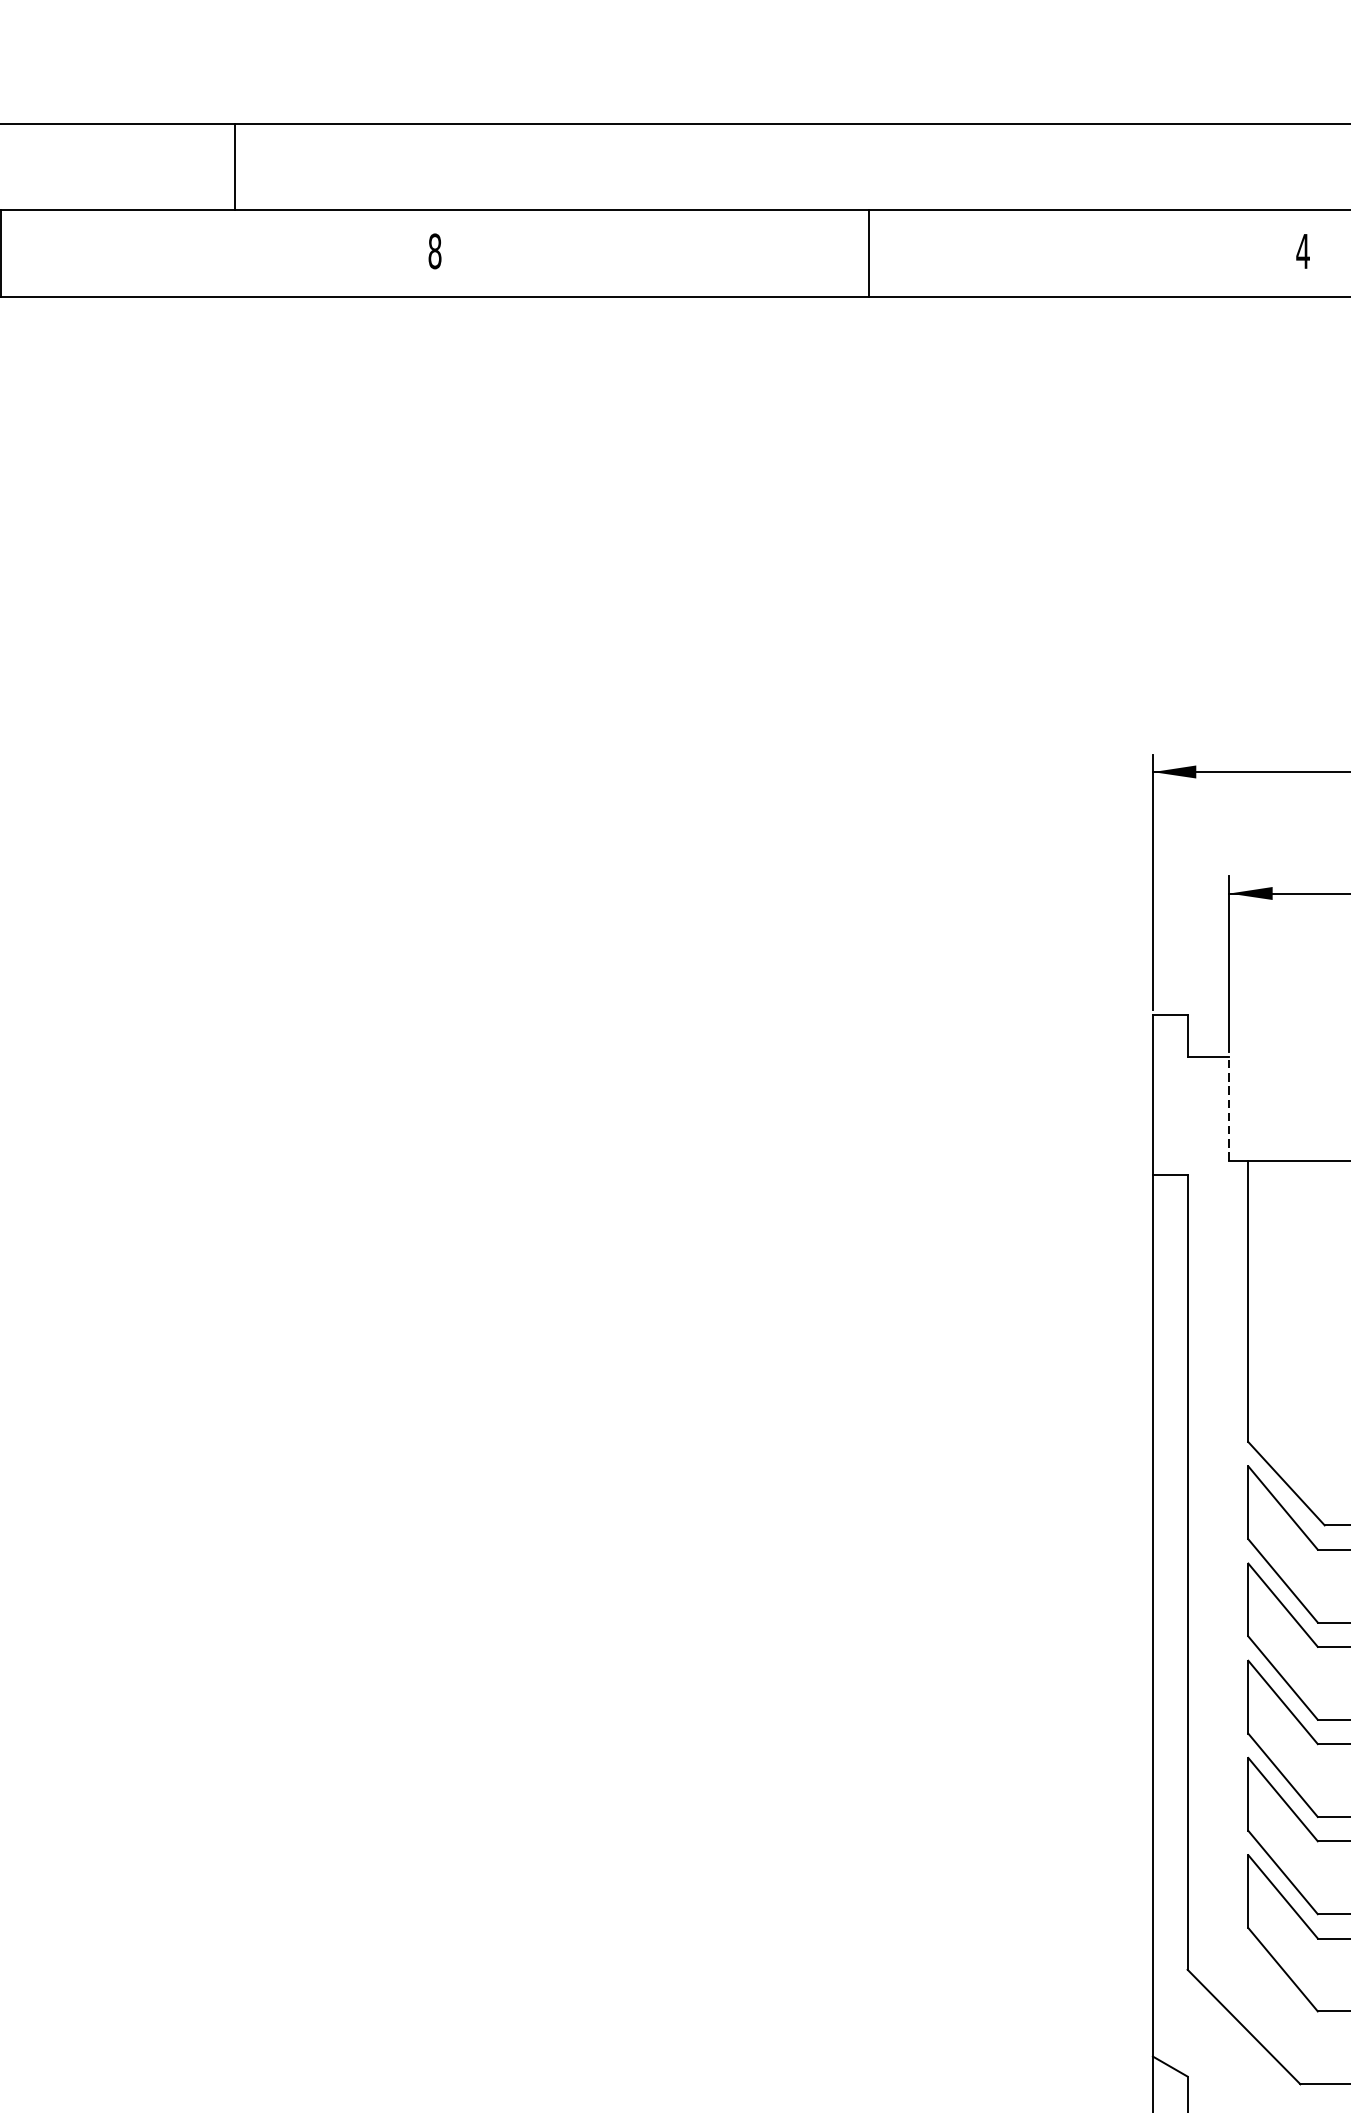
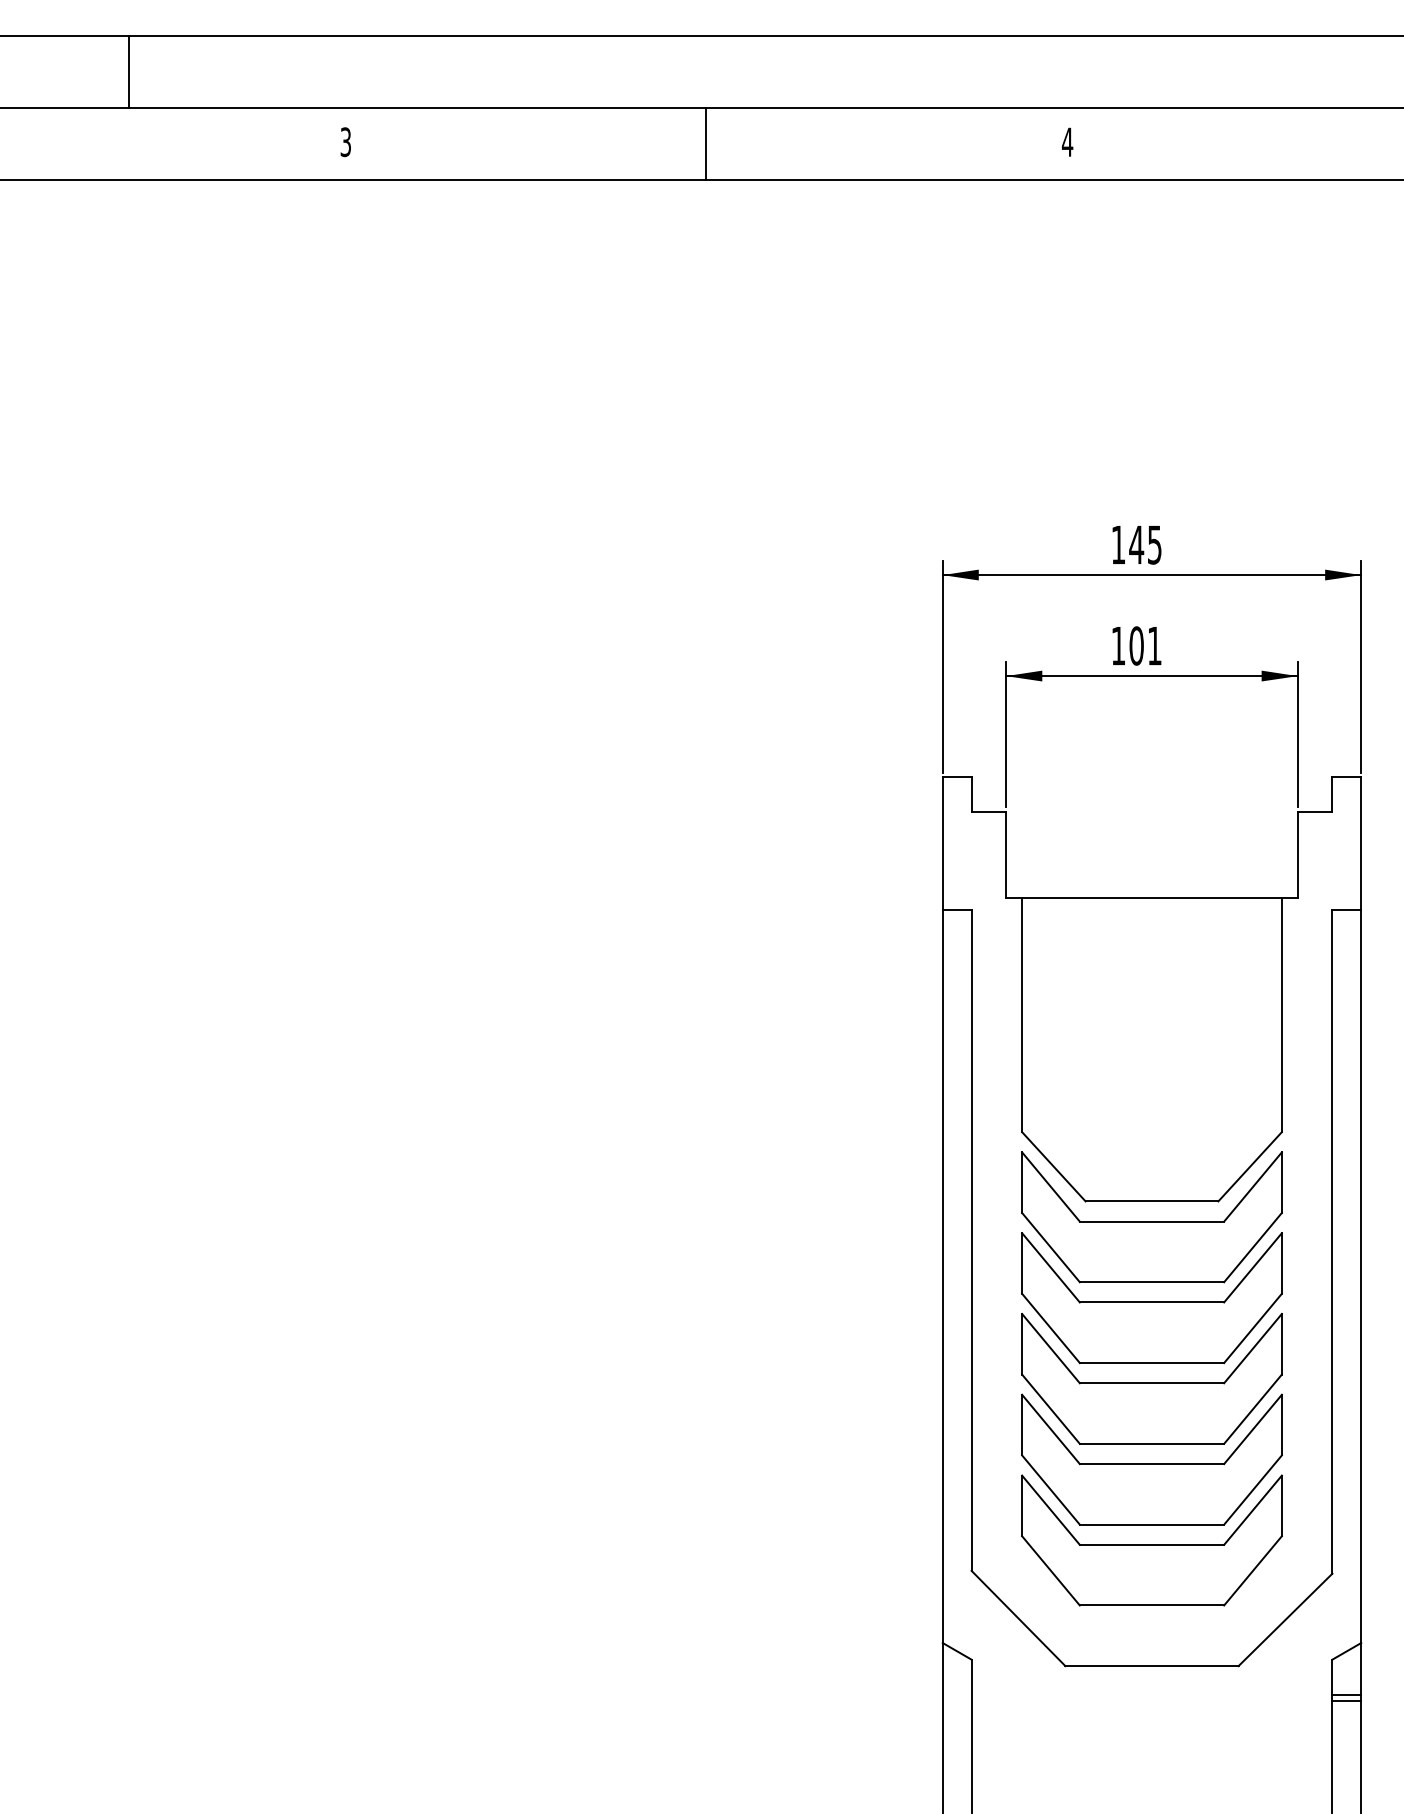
line: (234, 166) -> (129, 71), moved
text: (434, 251) -> (345, 142), 8 -> 3
line: (1229, 1108) -> (1006, 854), dashed -> solid

